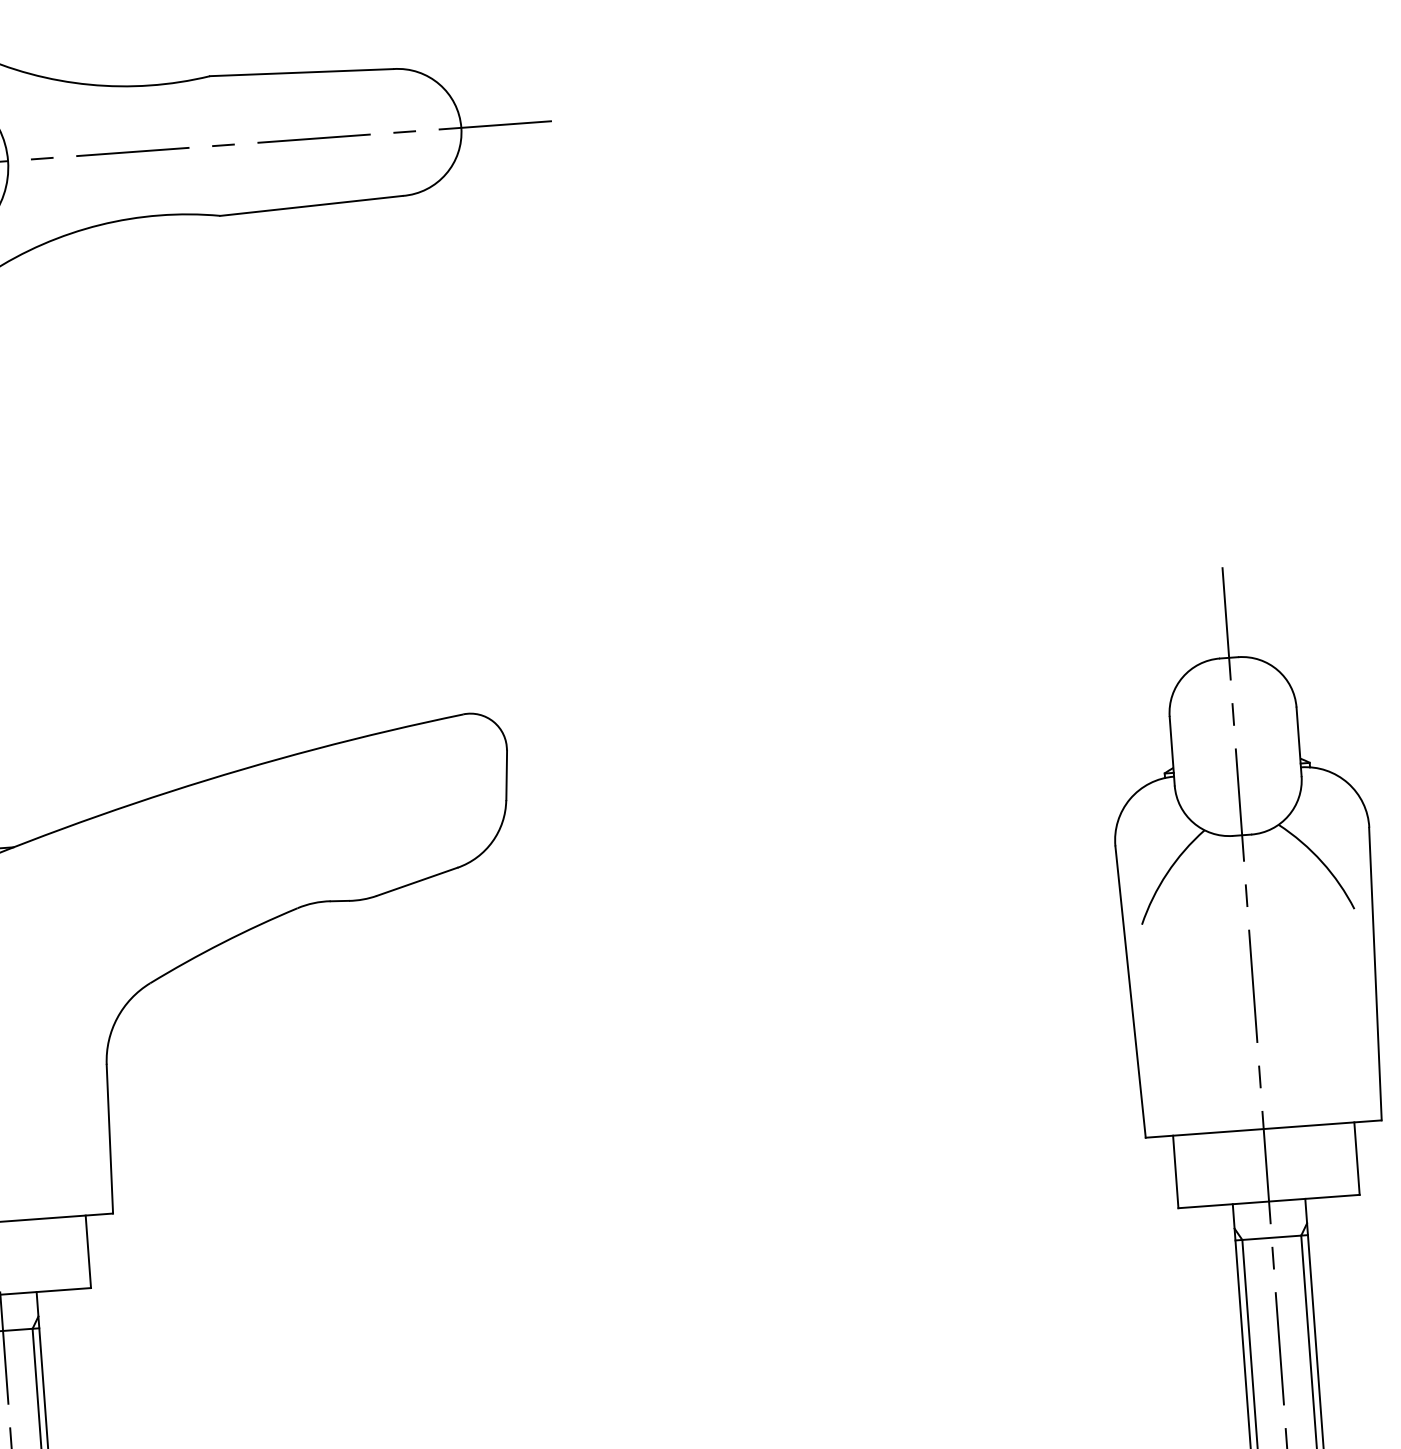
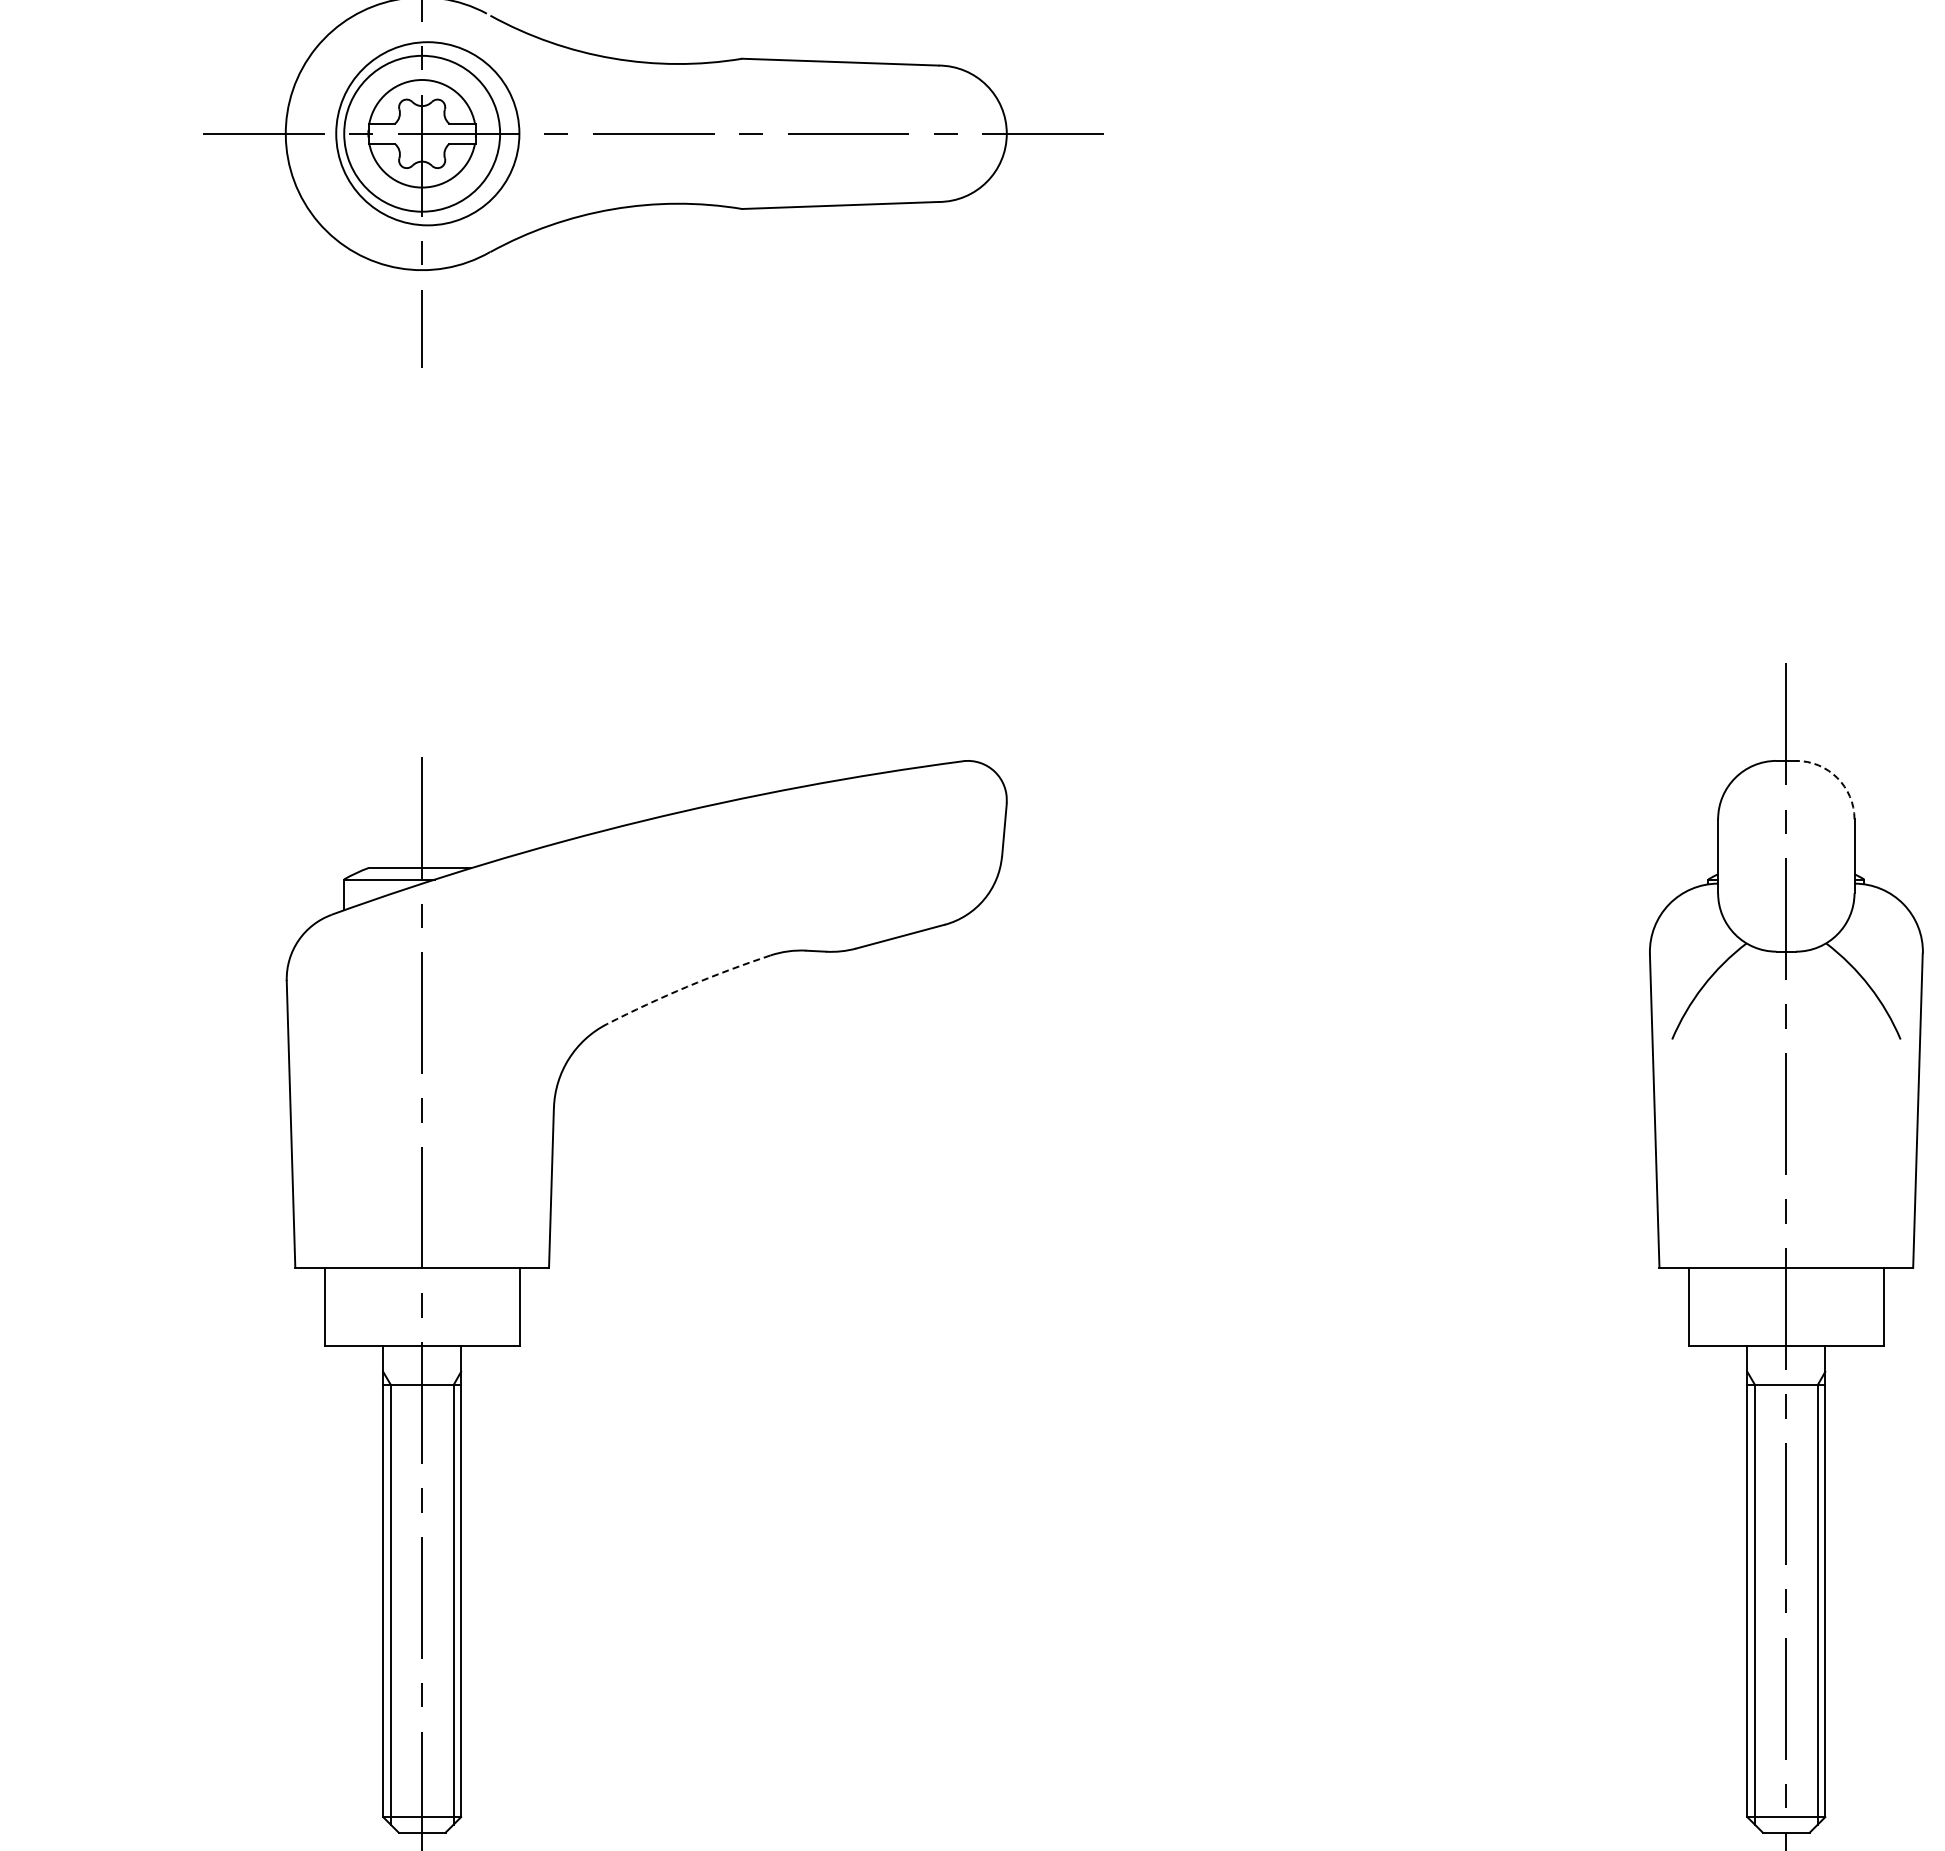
arc: (1277, 670) -> (1837, 778), solid -> dashed
arc: (222, 942) -> (687, 986), solid -> dashed

